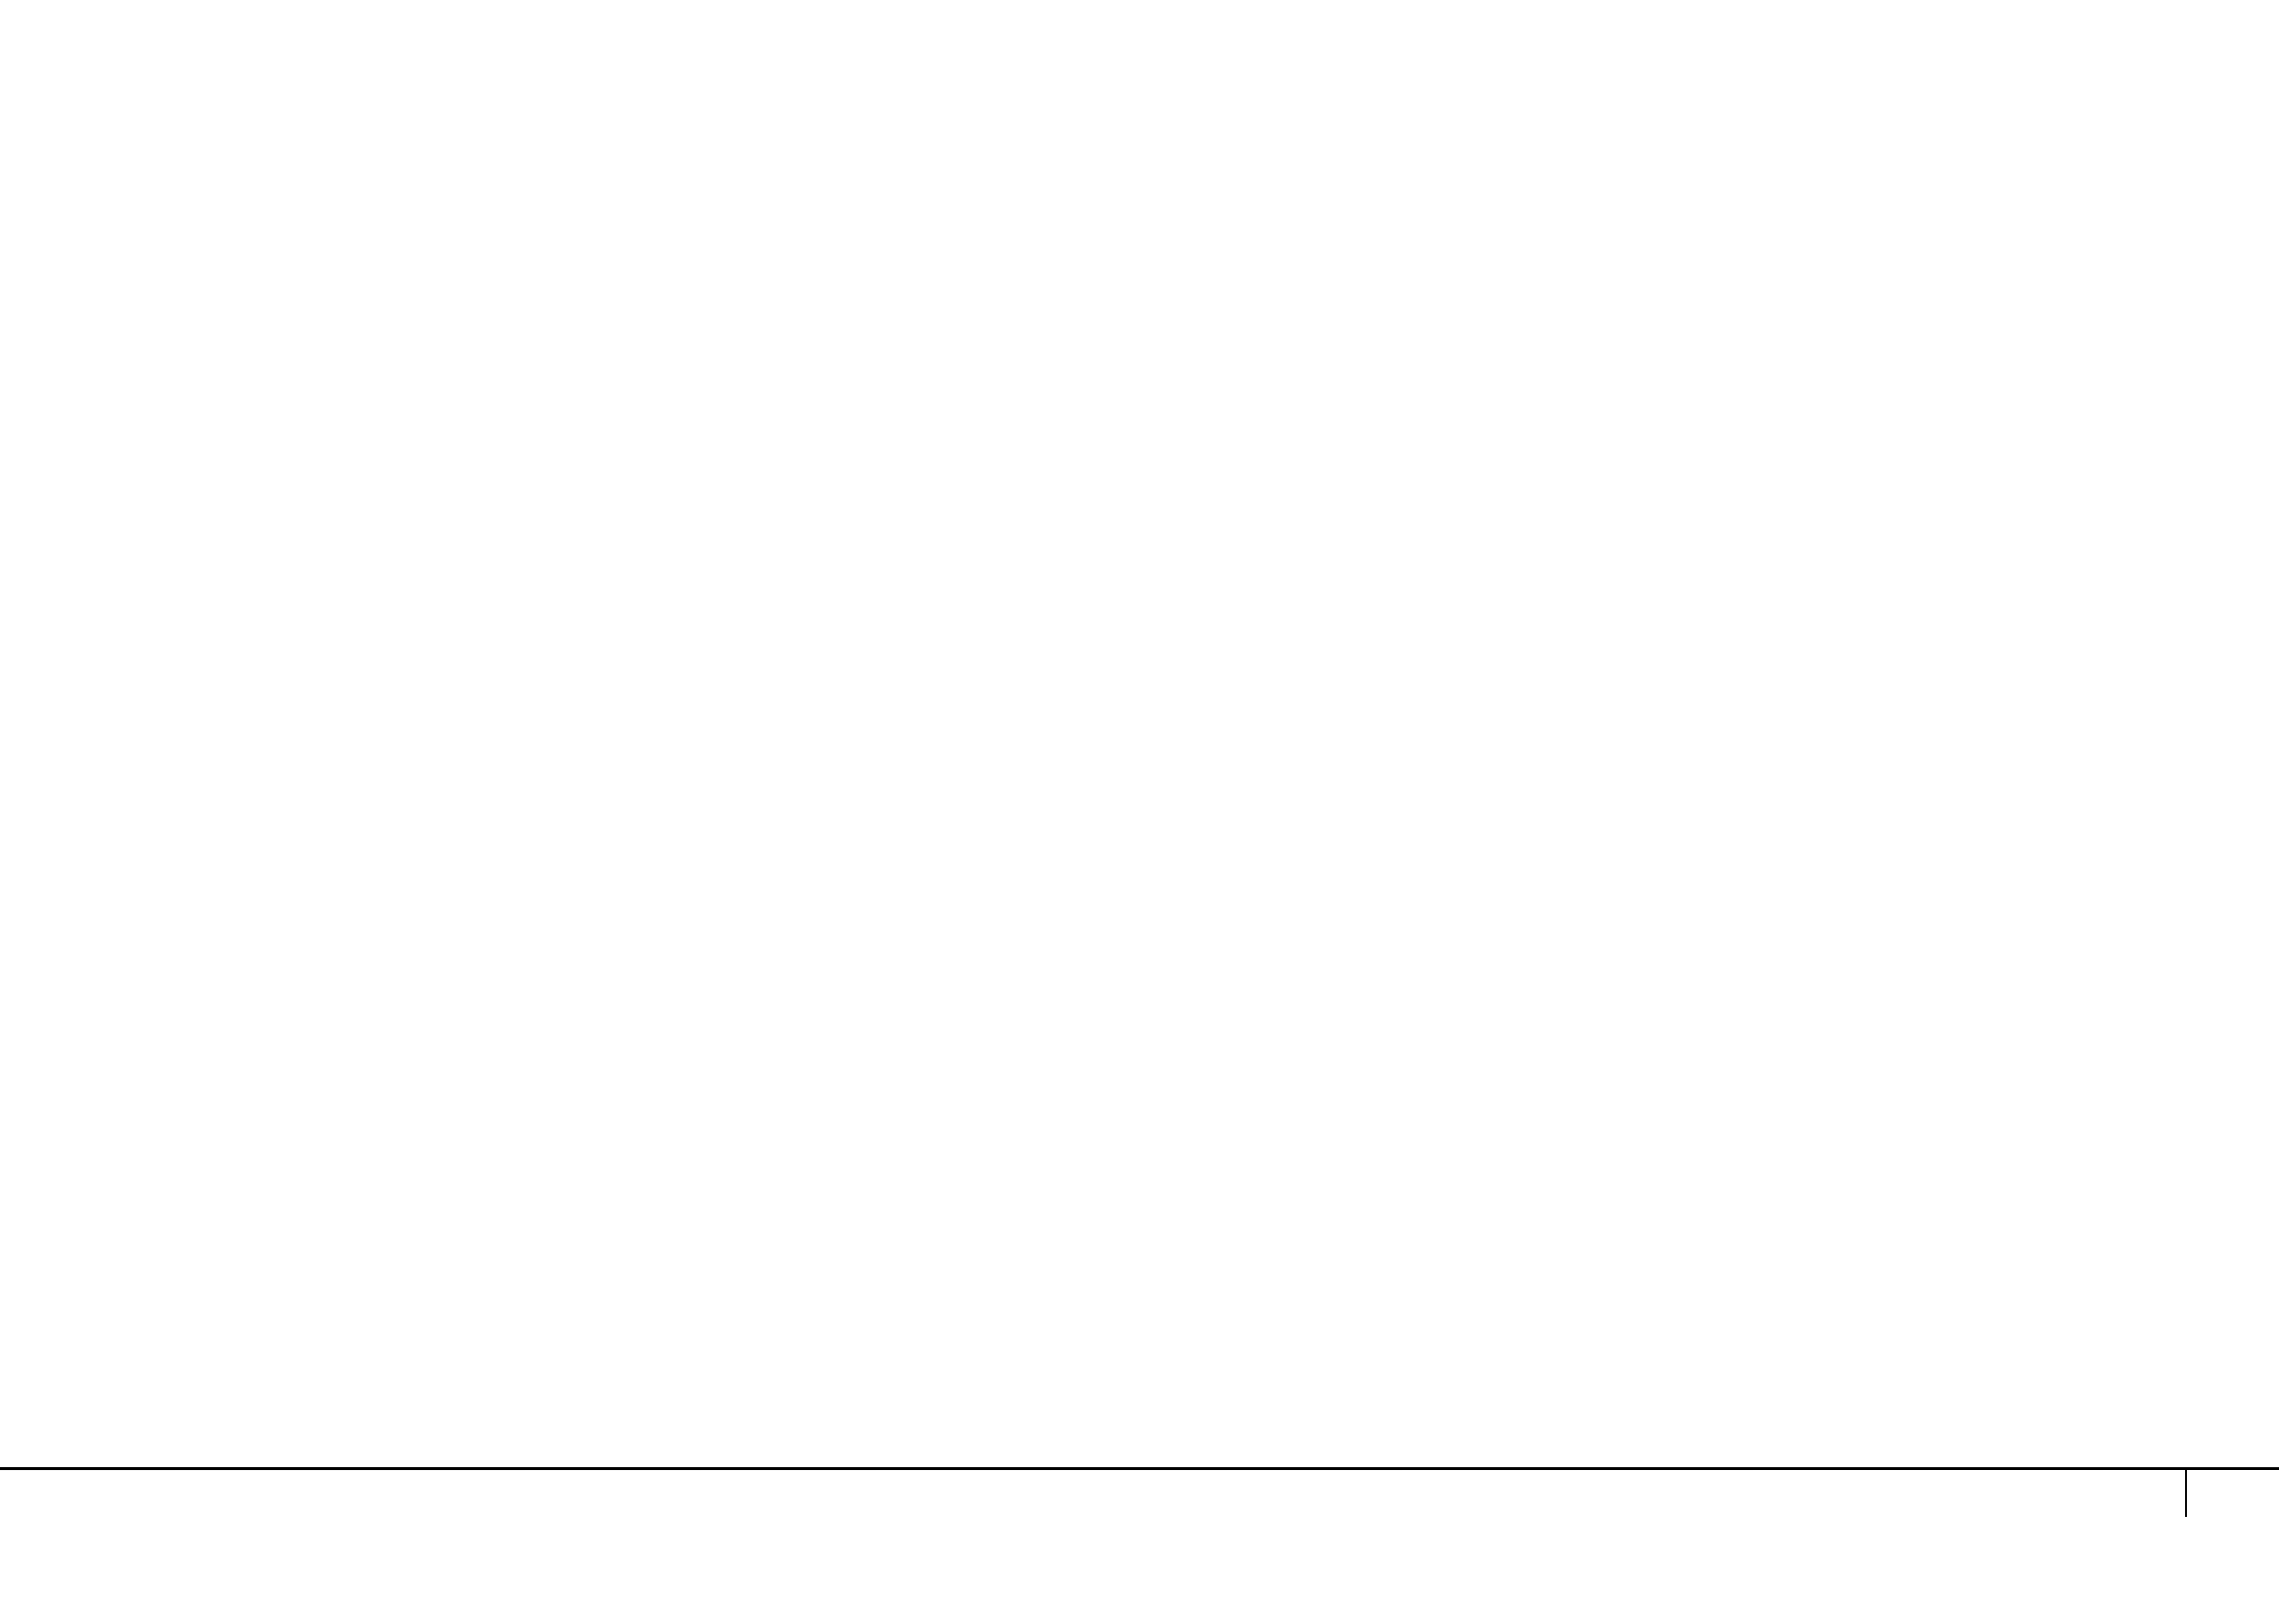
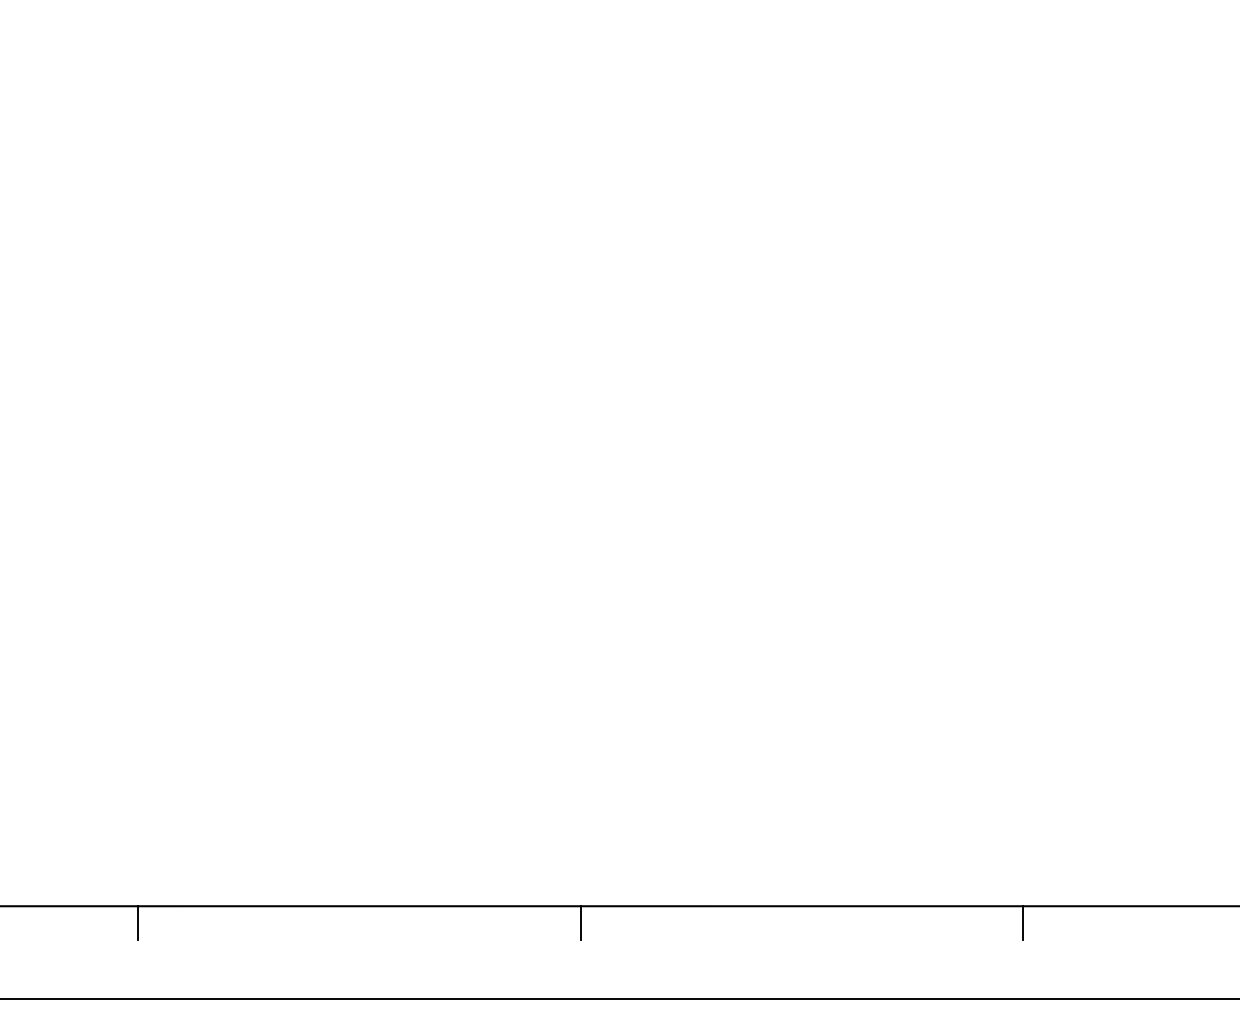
line: (294, 1492) -> (138, 923), added
line: (924, 1492) -> (580, 923), added
line: (1555, 1492) -> (1022, 923), added

